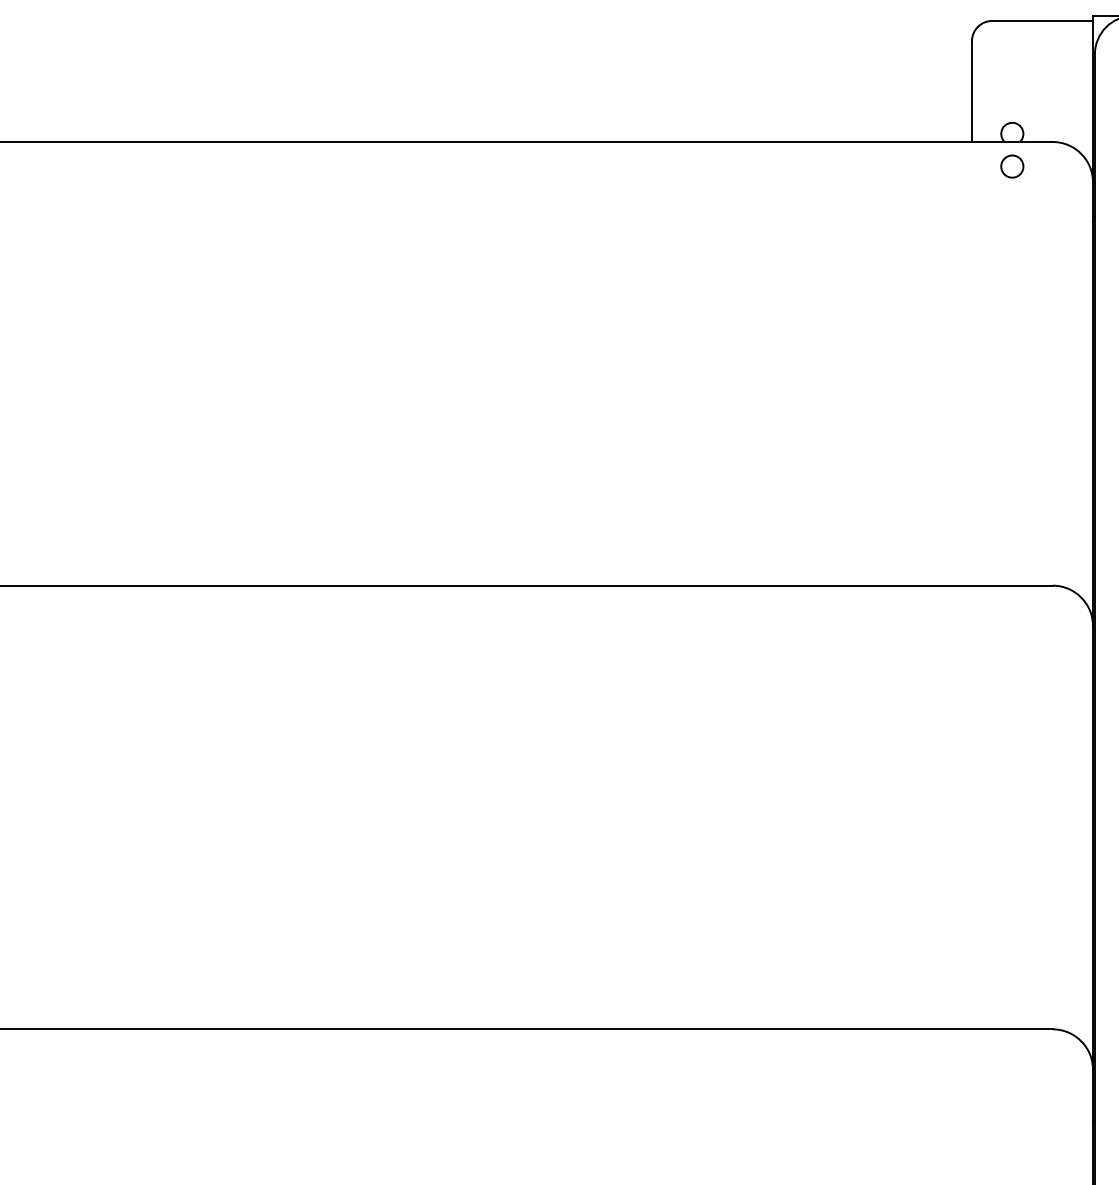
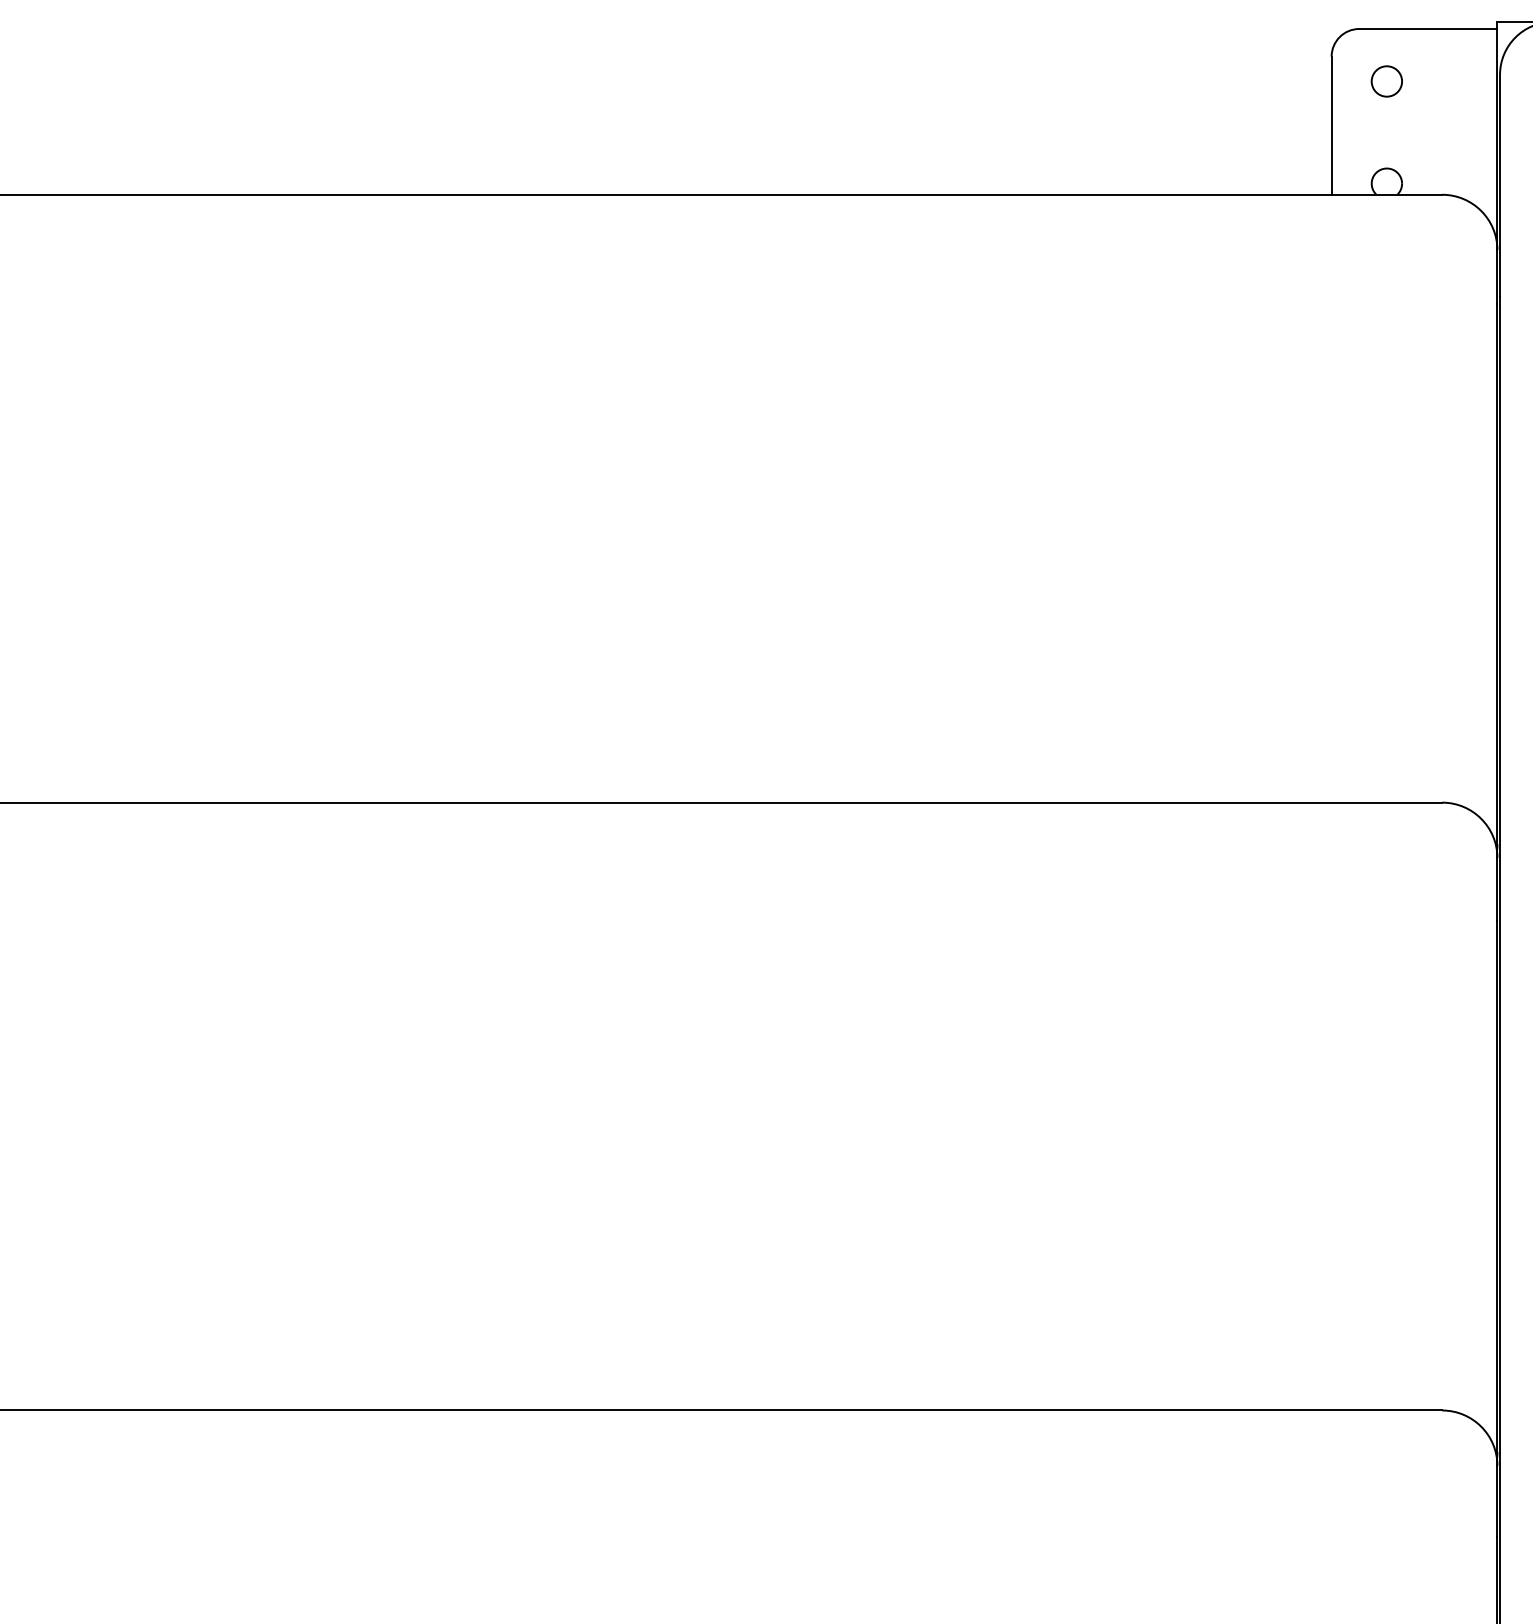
circle: (1012, 166) -> (1386, 81), moved

